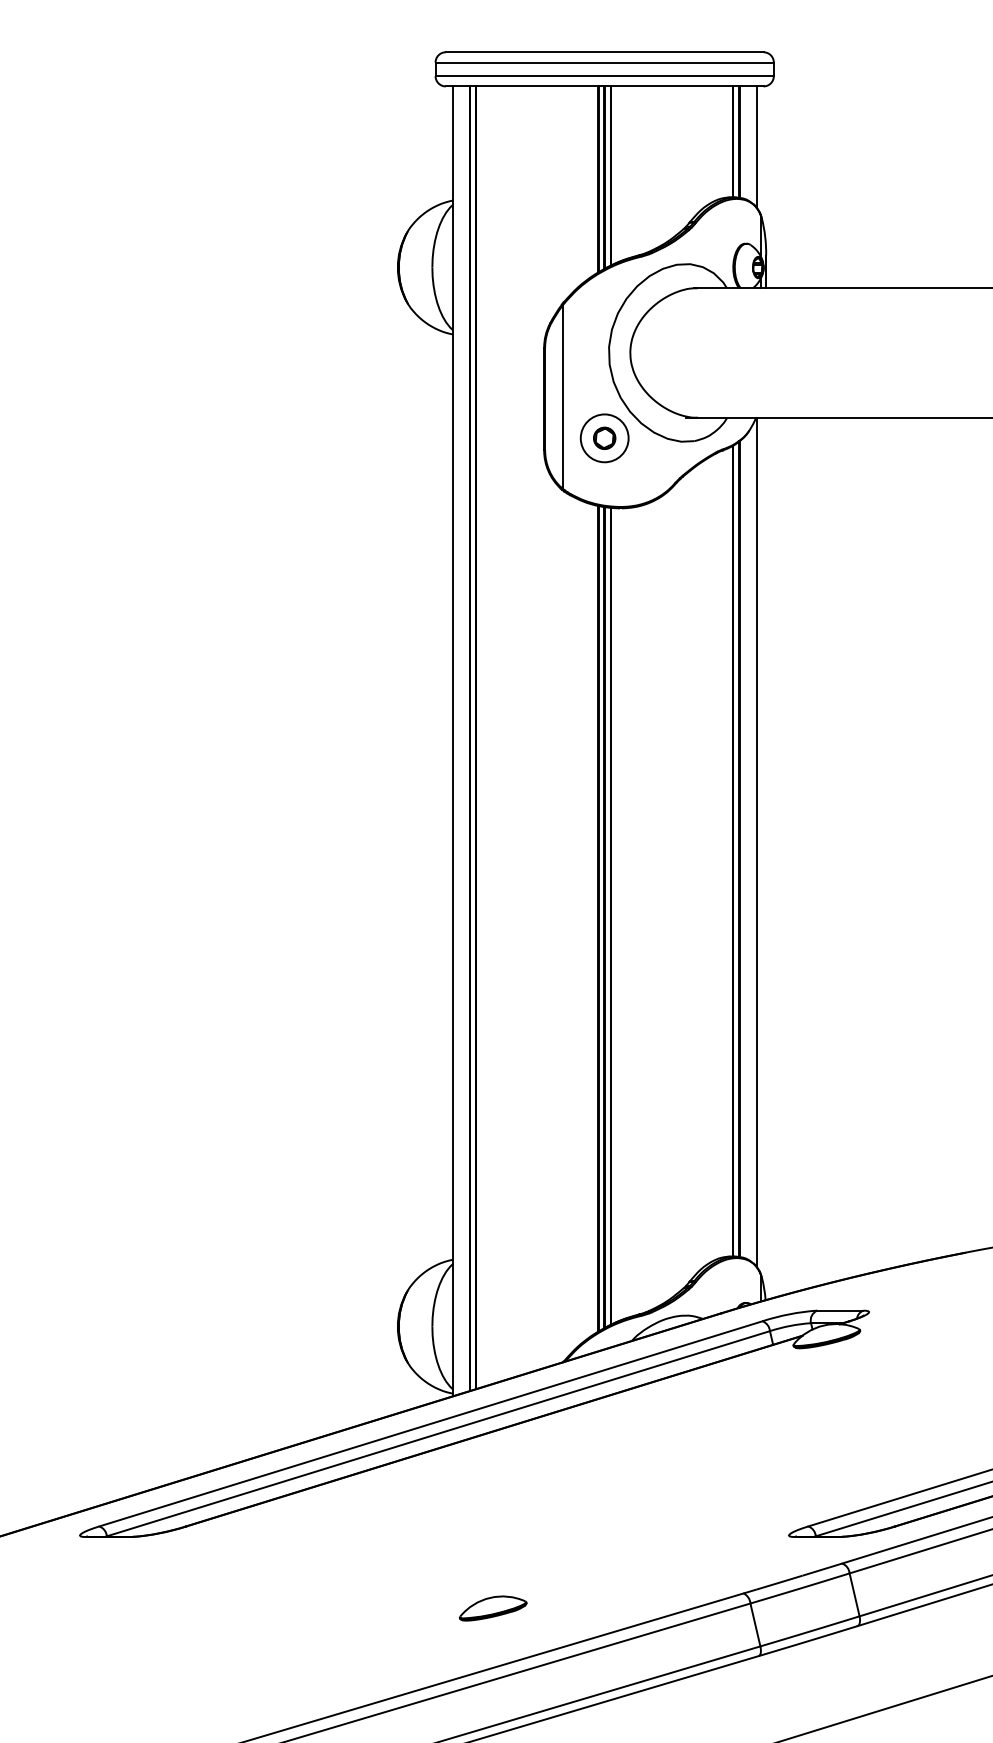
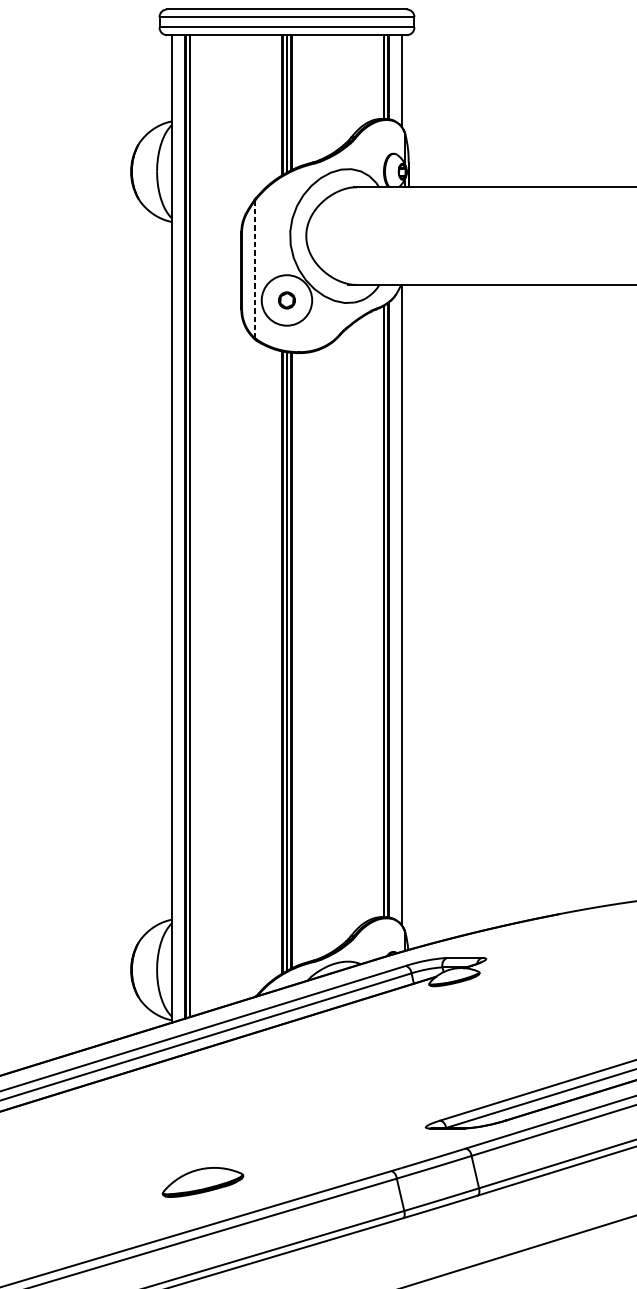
line: (562, 397) -> (255, 269), solid -> dashed
circle: (604, 438) -> (286, 300), size x1.4
part: (492, 1608) -> (202, 1182), size x1.6

